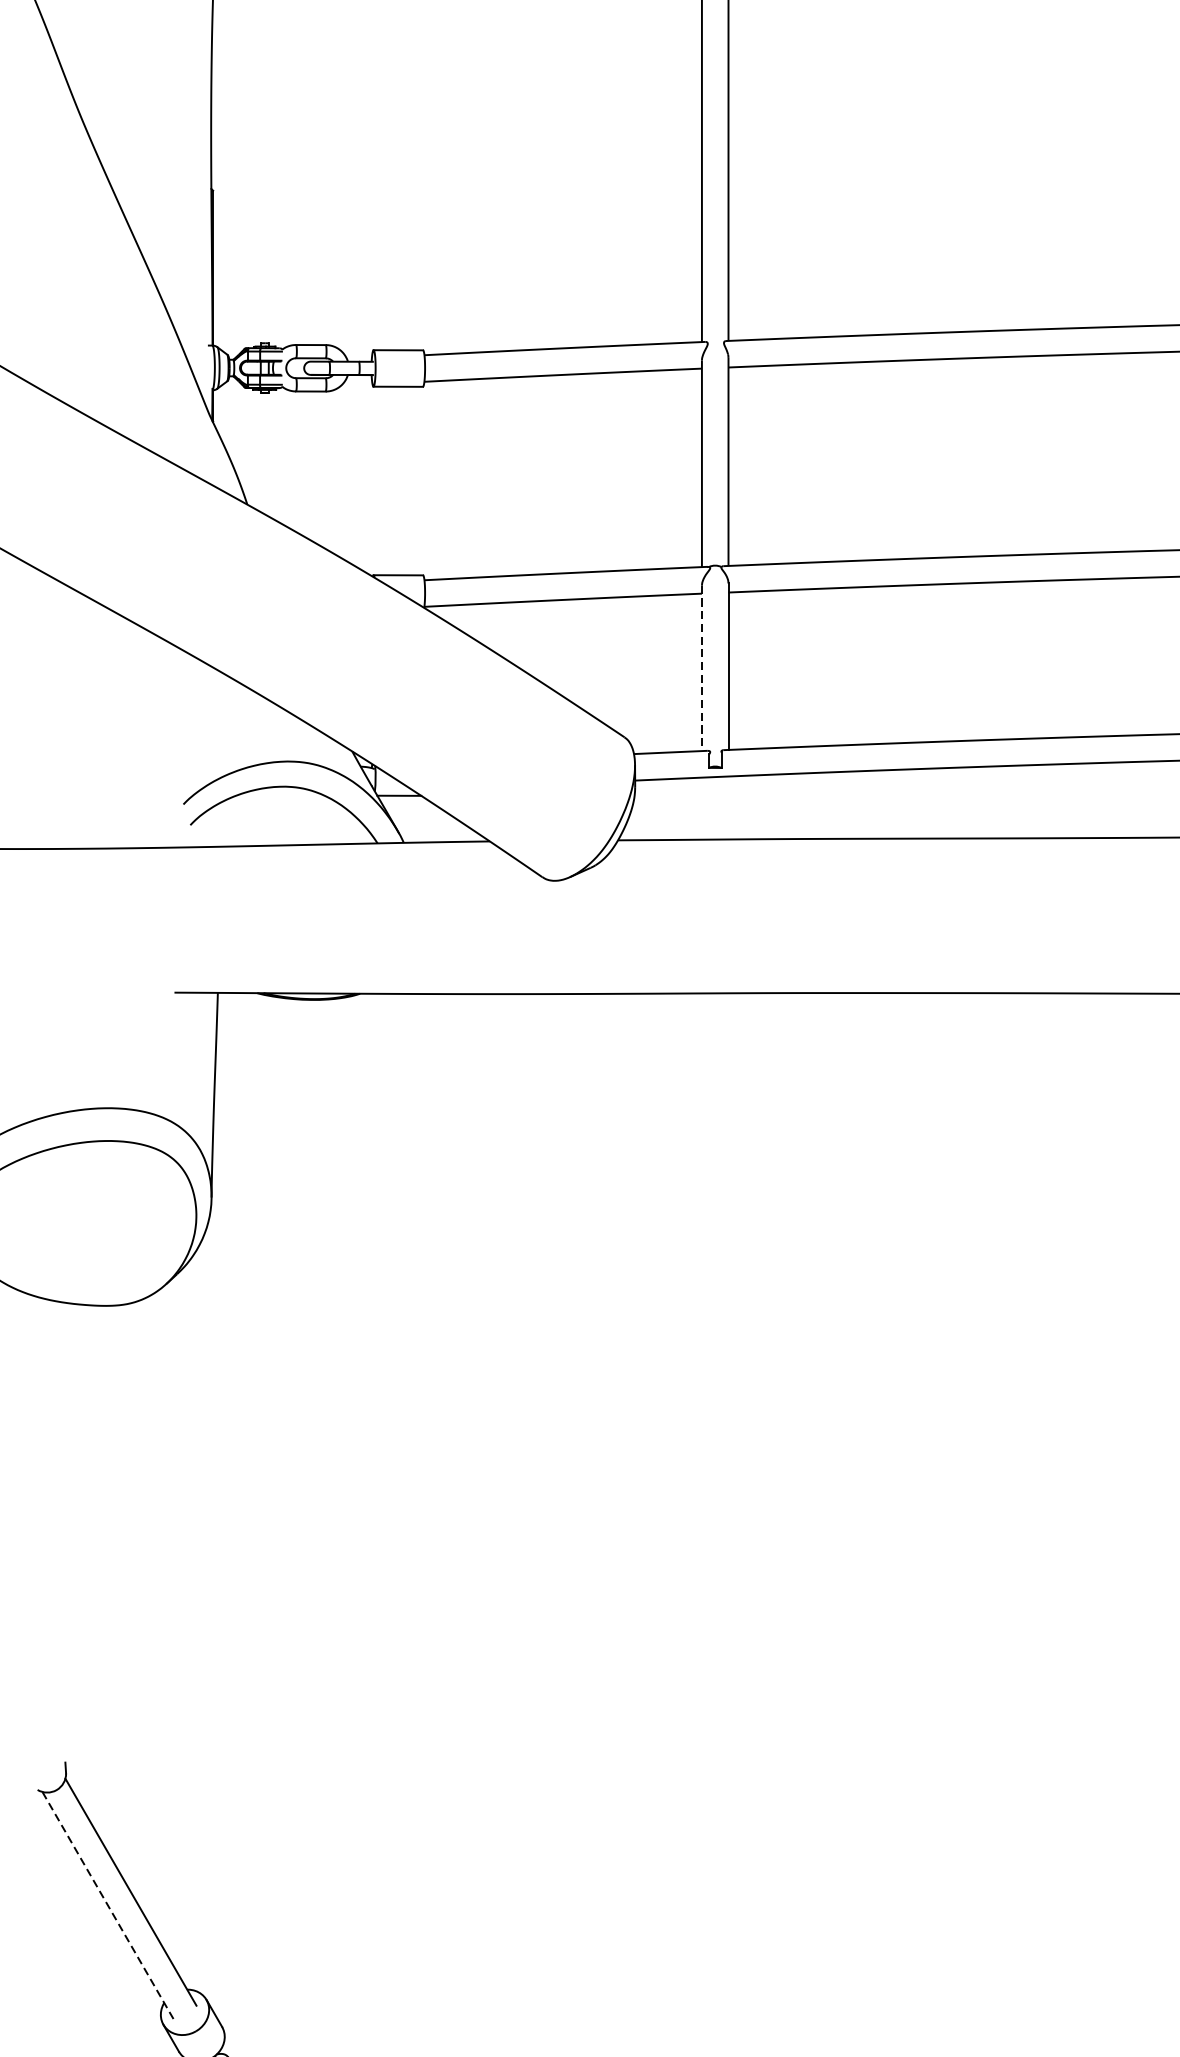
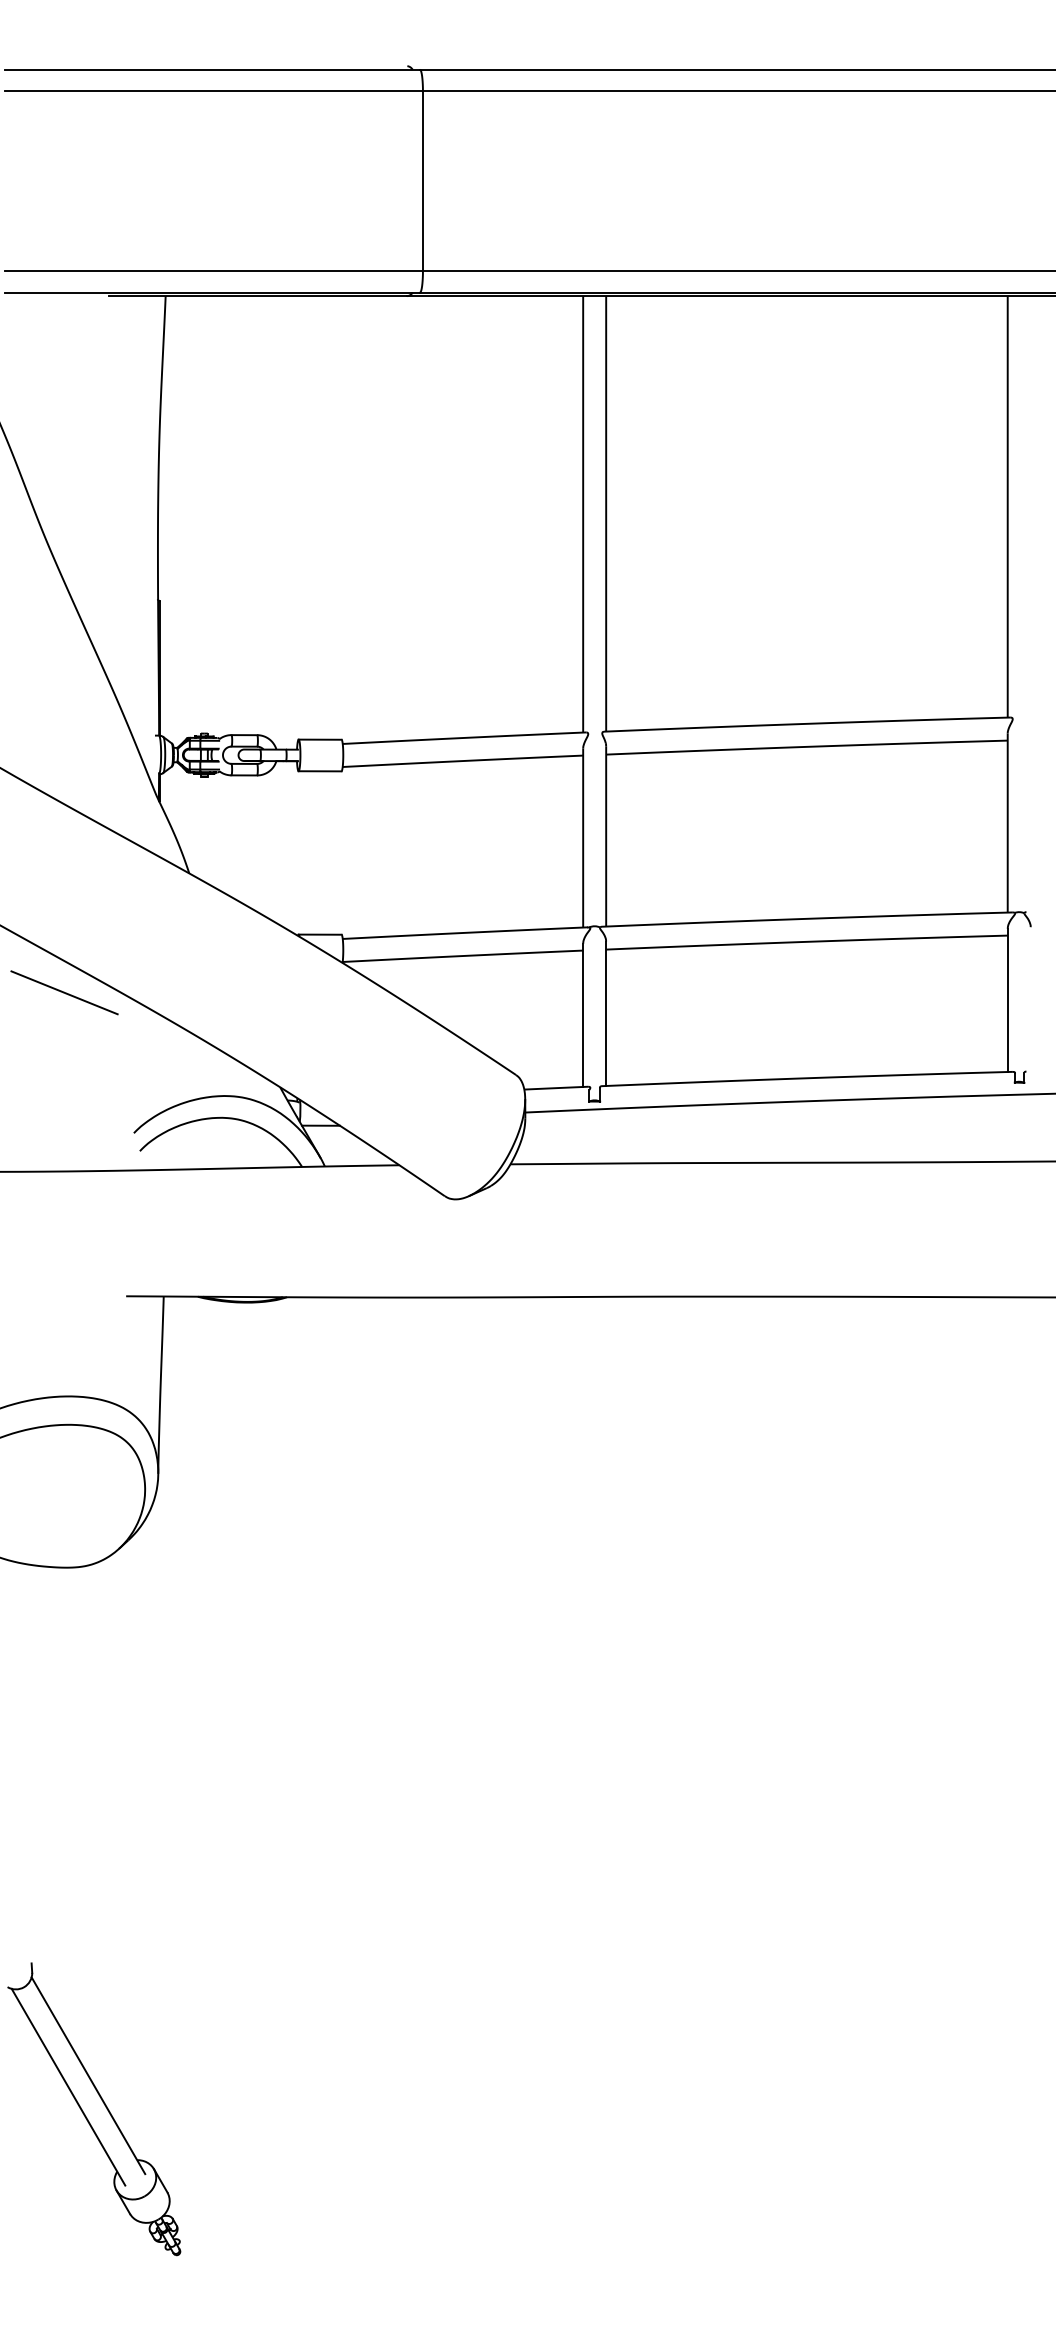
line: (103, 642) -> (64, 992), added
line: (702, 668) -> (583, 1015), dashed -> solid
line: (107, 1905) -> (68, 2087), dashed -> solid

